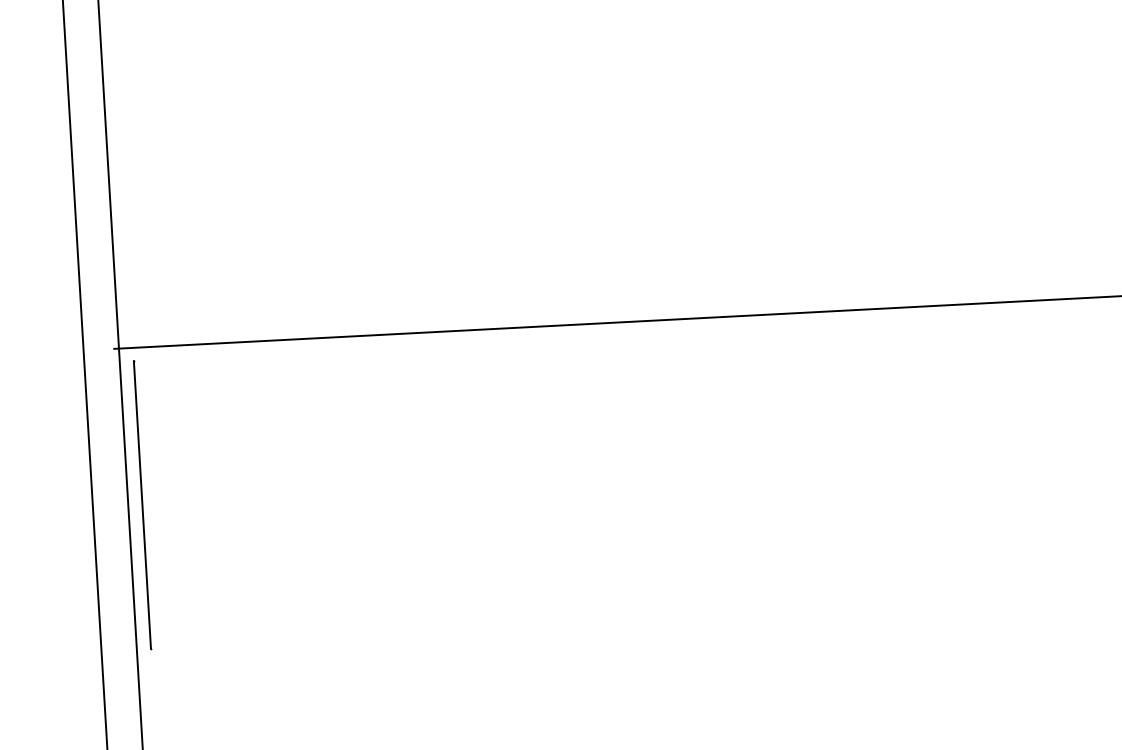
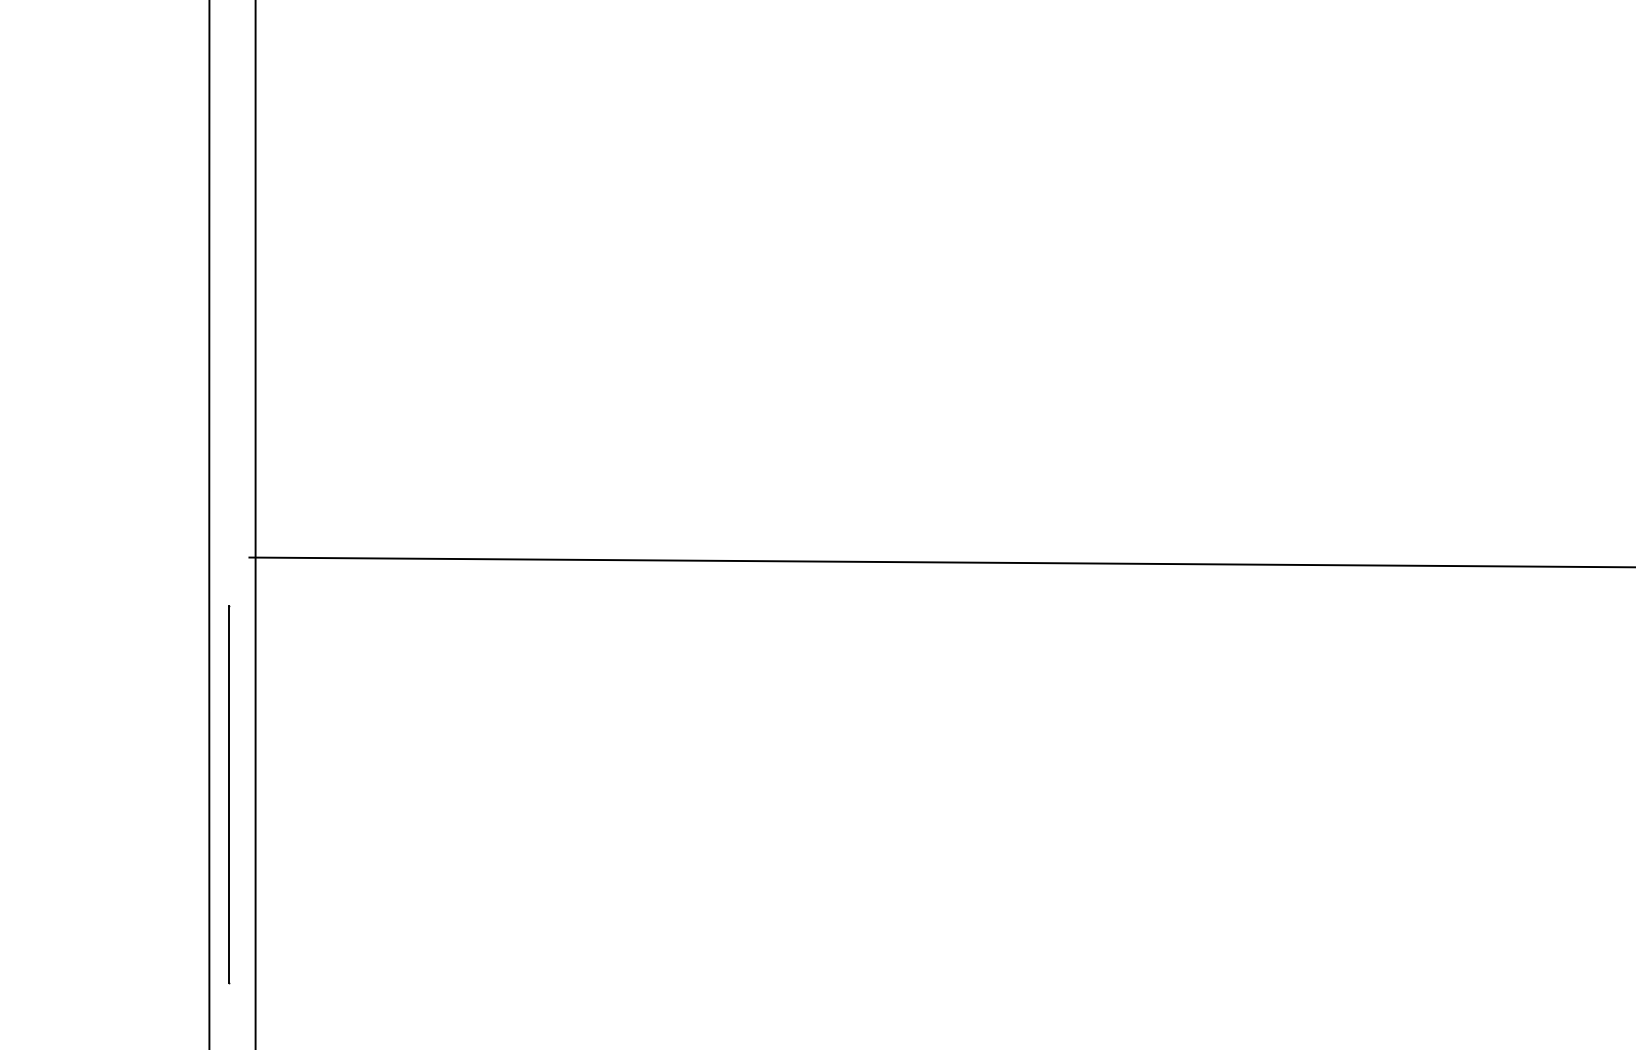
line: (142, 505) -> (229, 794), moved

